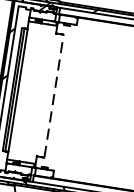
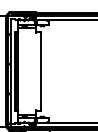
line: (54, 96) -> (41, 71), dashed -> solid

